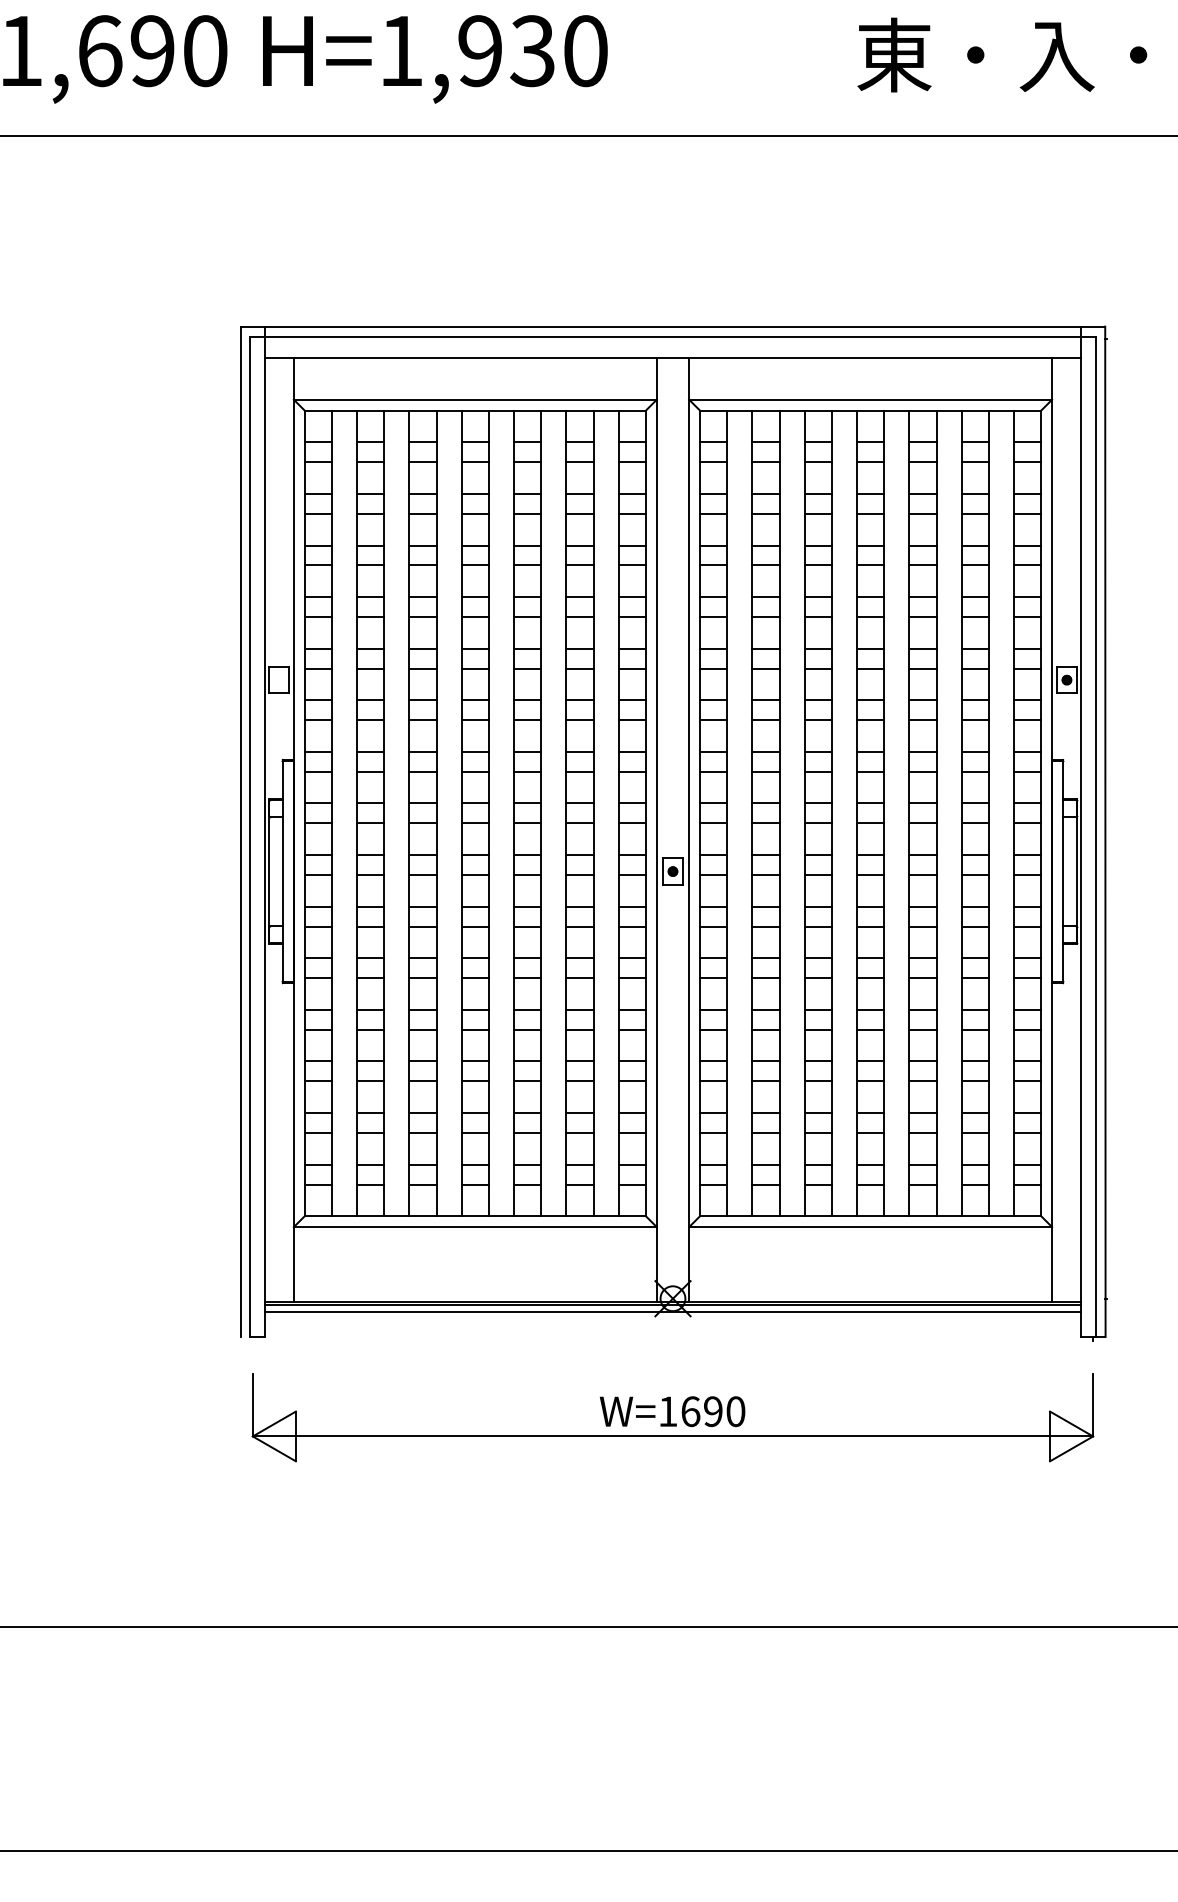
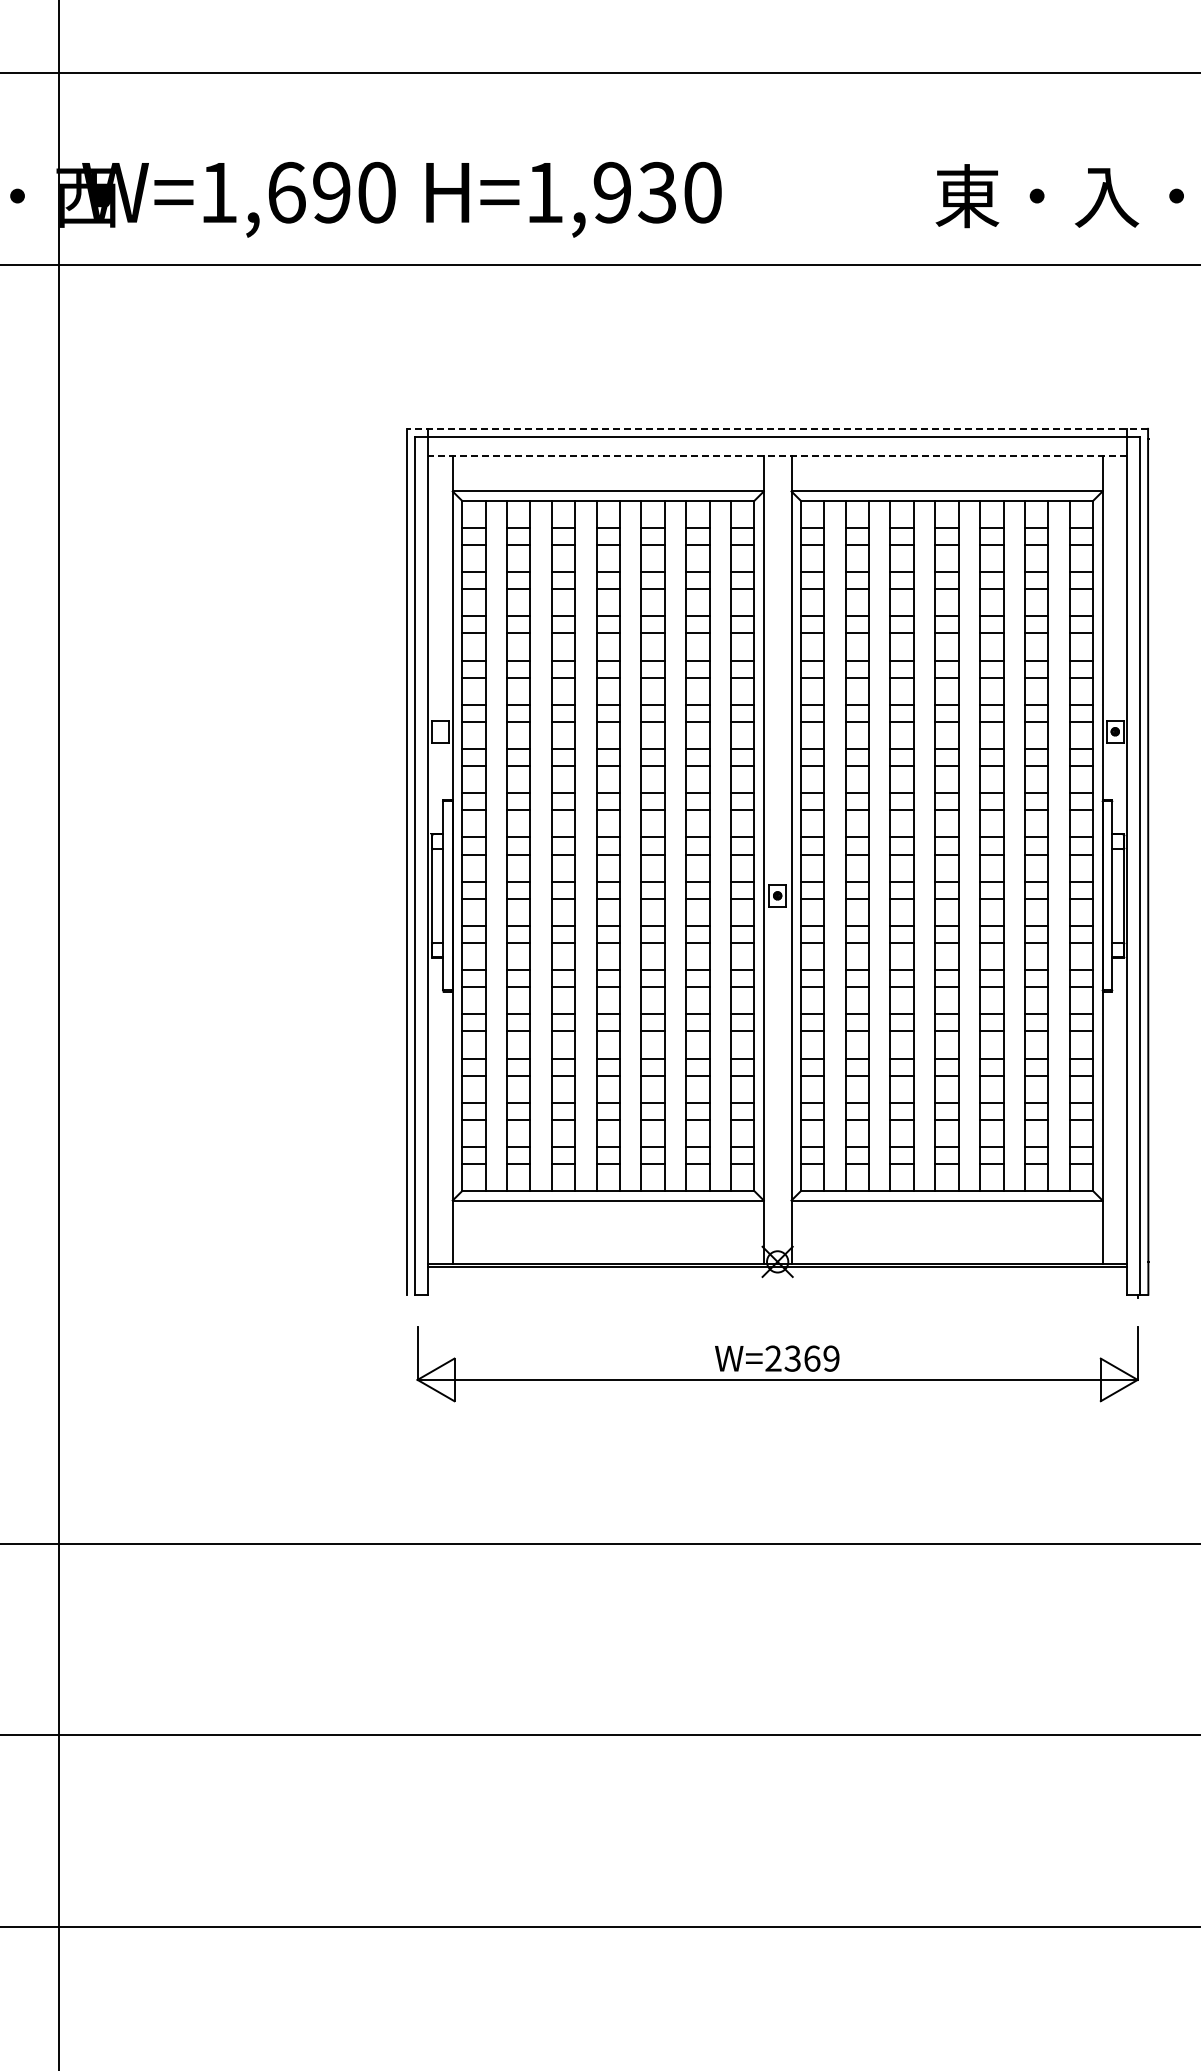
line: (672, 326) -> (777, 428), solid -> dashed
line: (672, 358) -> (777, 456), solid -> dashed
line: (672, 1312) -> (777, 1273), removed
text: (701, 1411) -> (802, 1358), W=1690 -> W=2369

